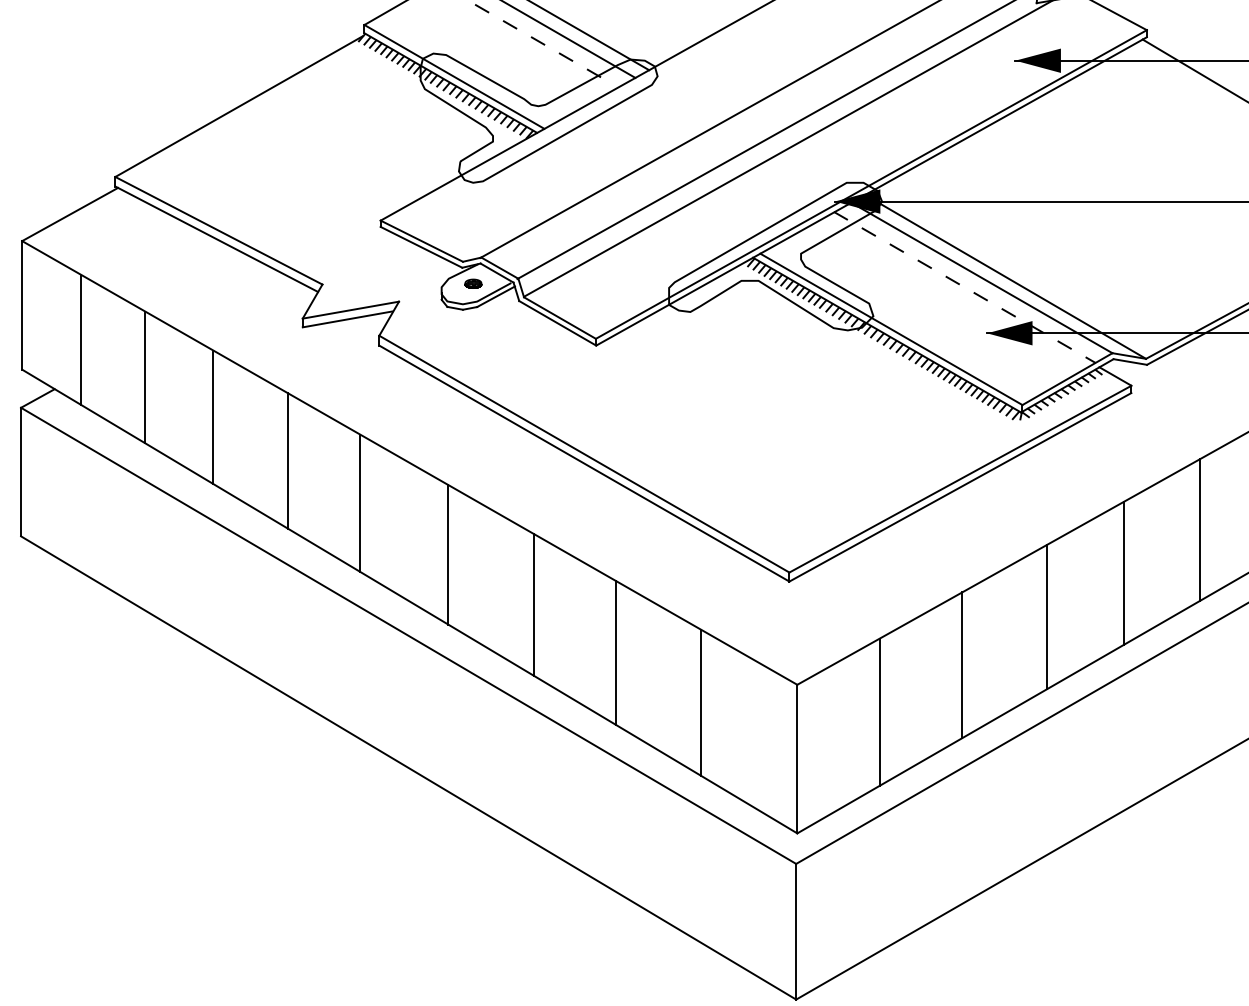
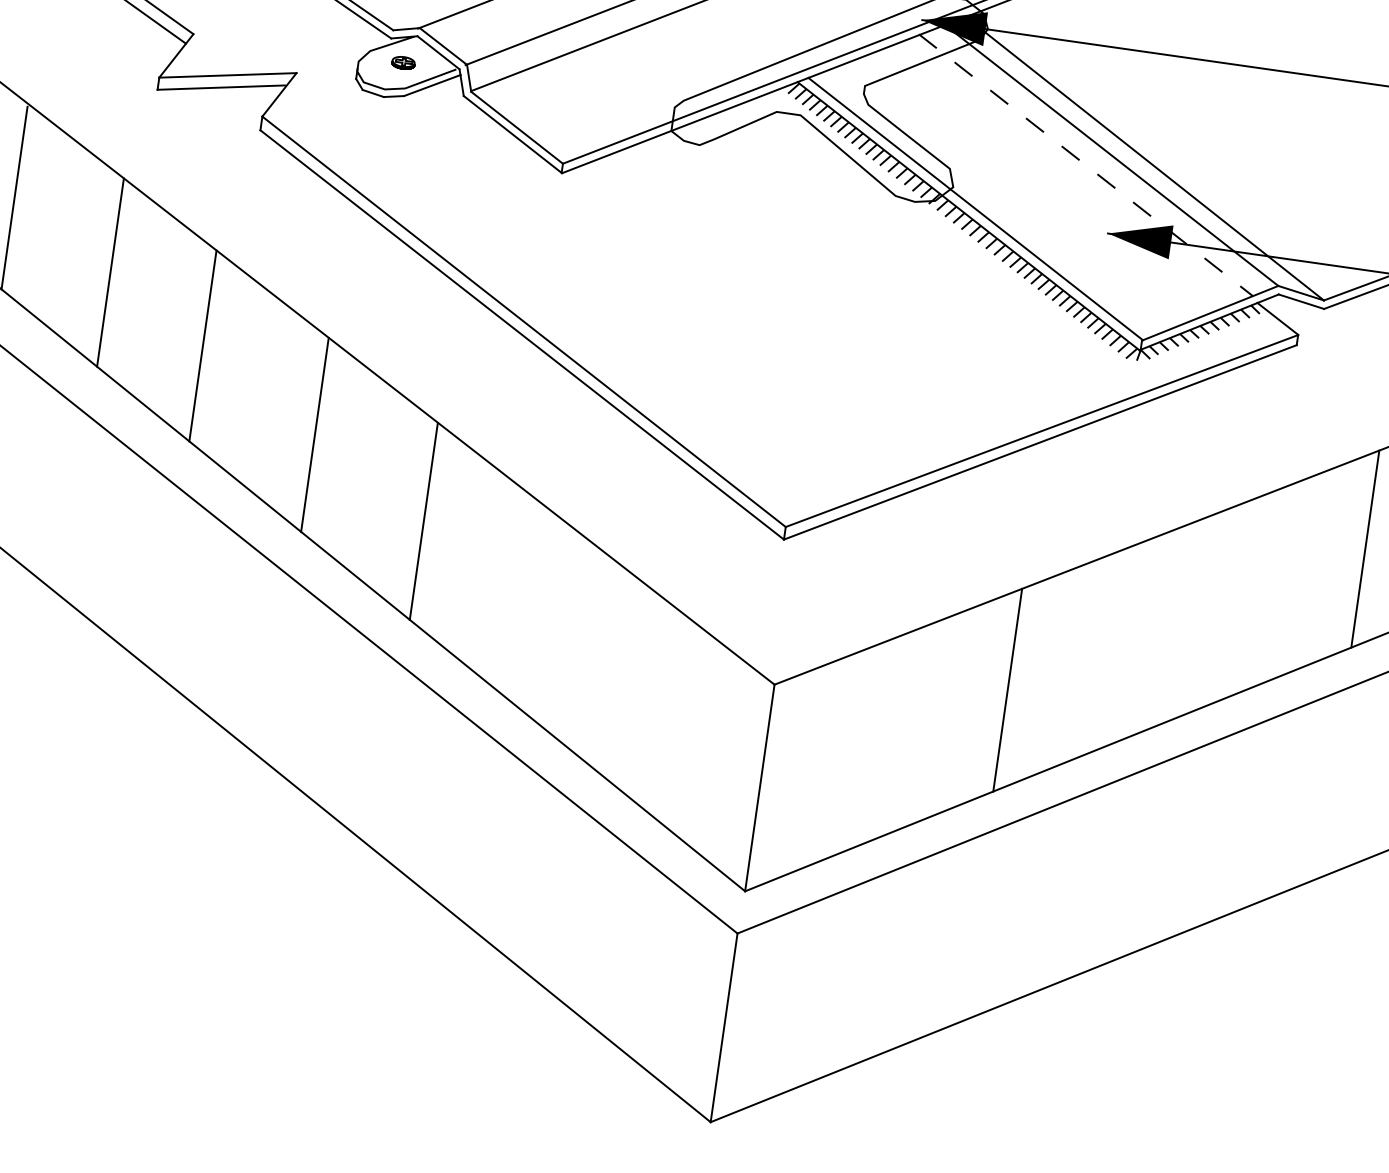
line: (1123, 573) -> (1250, 594), removed
line: (1047, 616) -> (1135, 639), removed
line: (615, 652) -> (528, 603), removed
line: (701, 702) -> (637, 690), removed
line: (879, 711) -> (883, 738), removed

